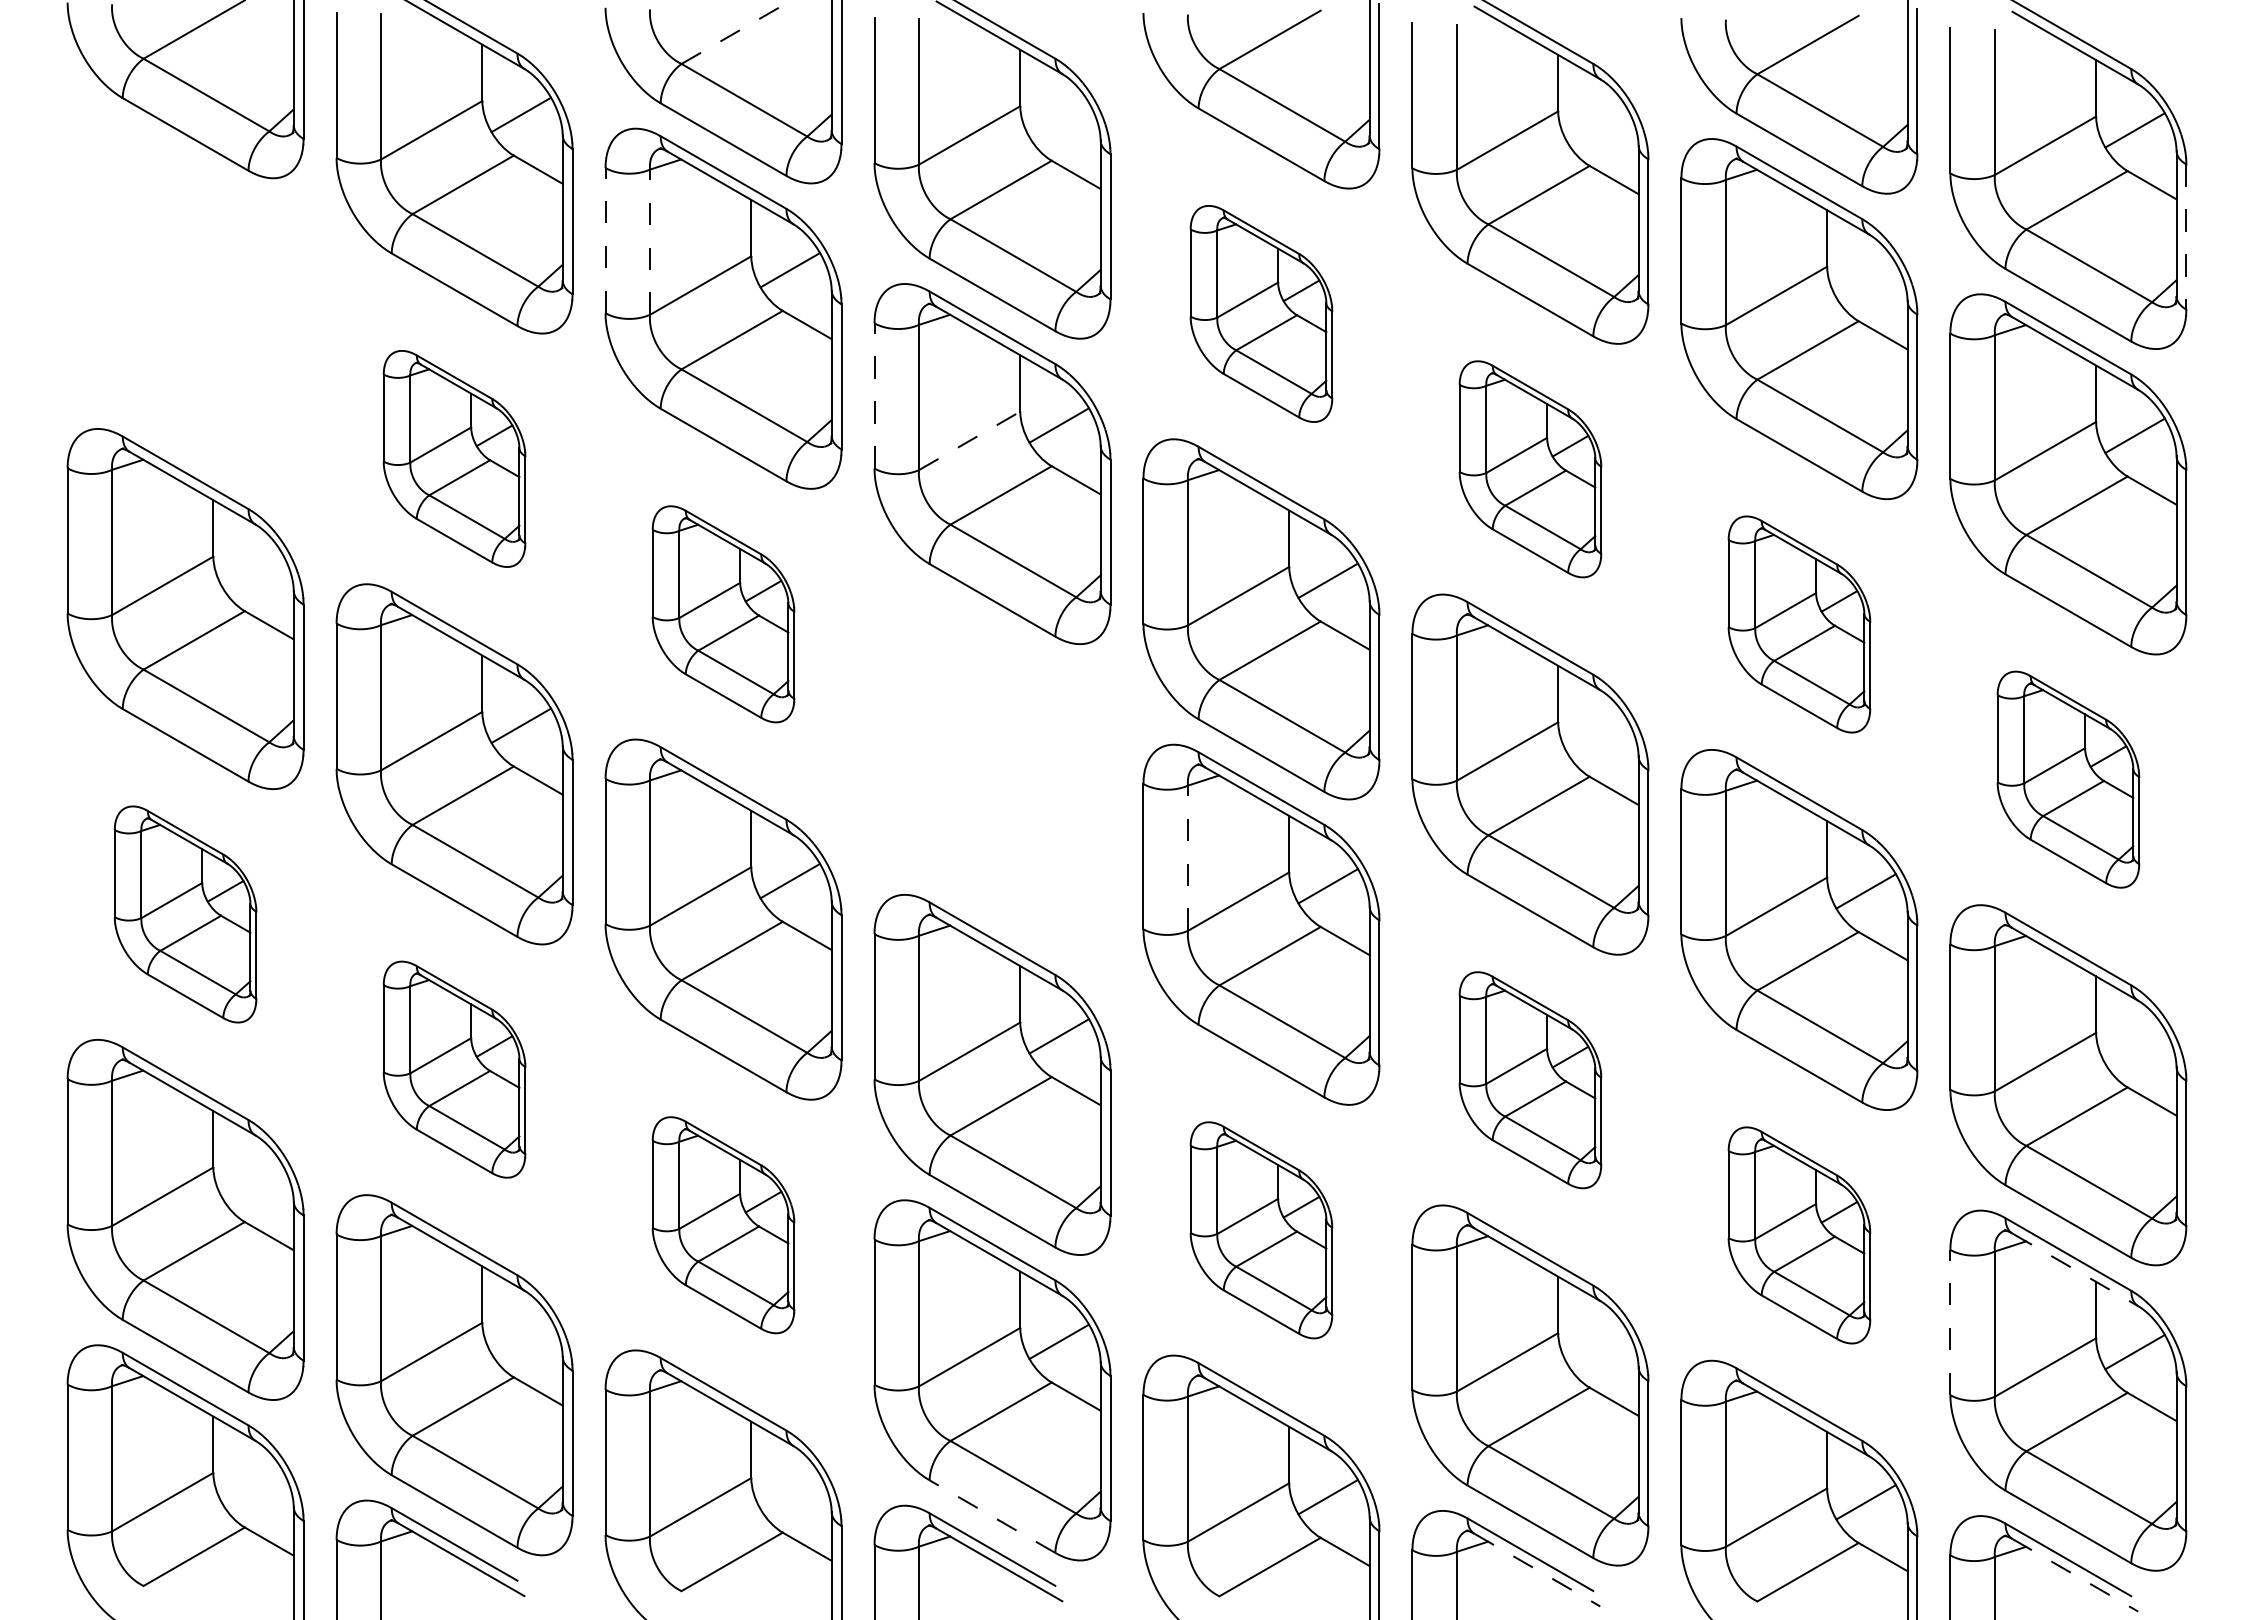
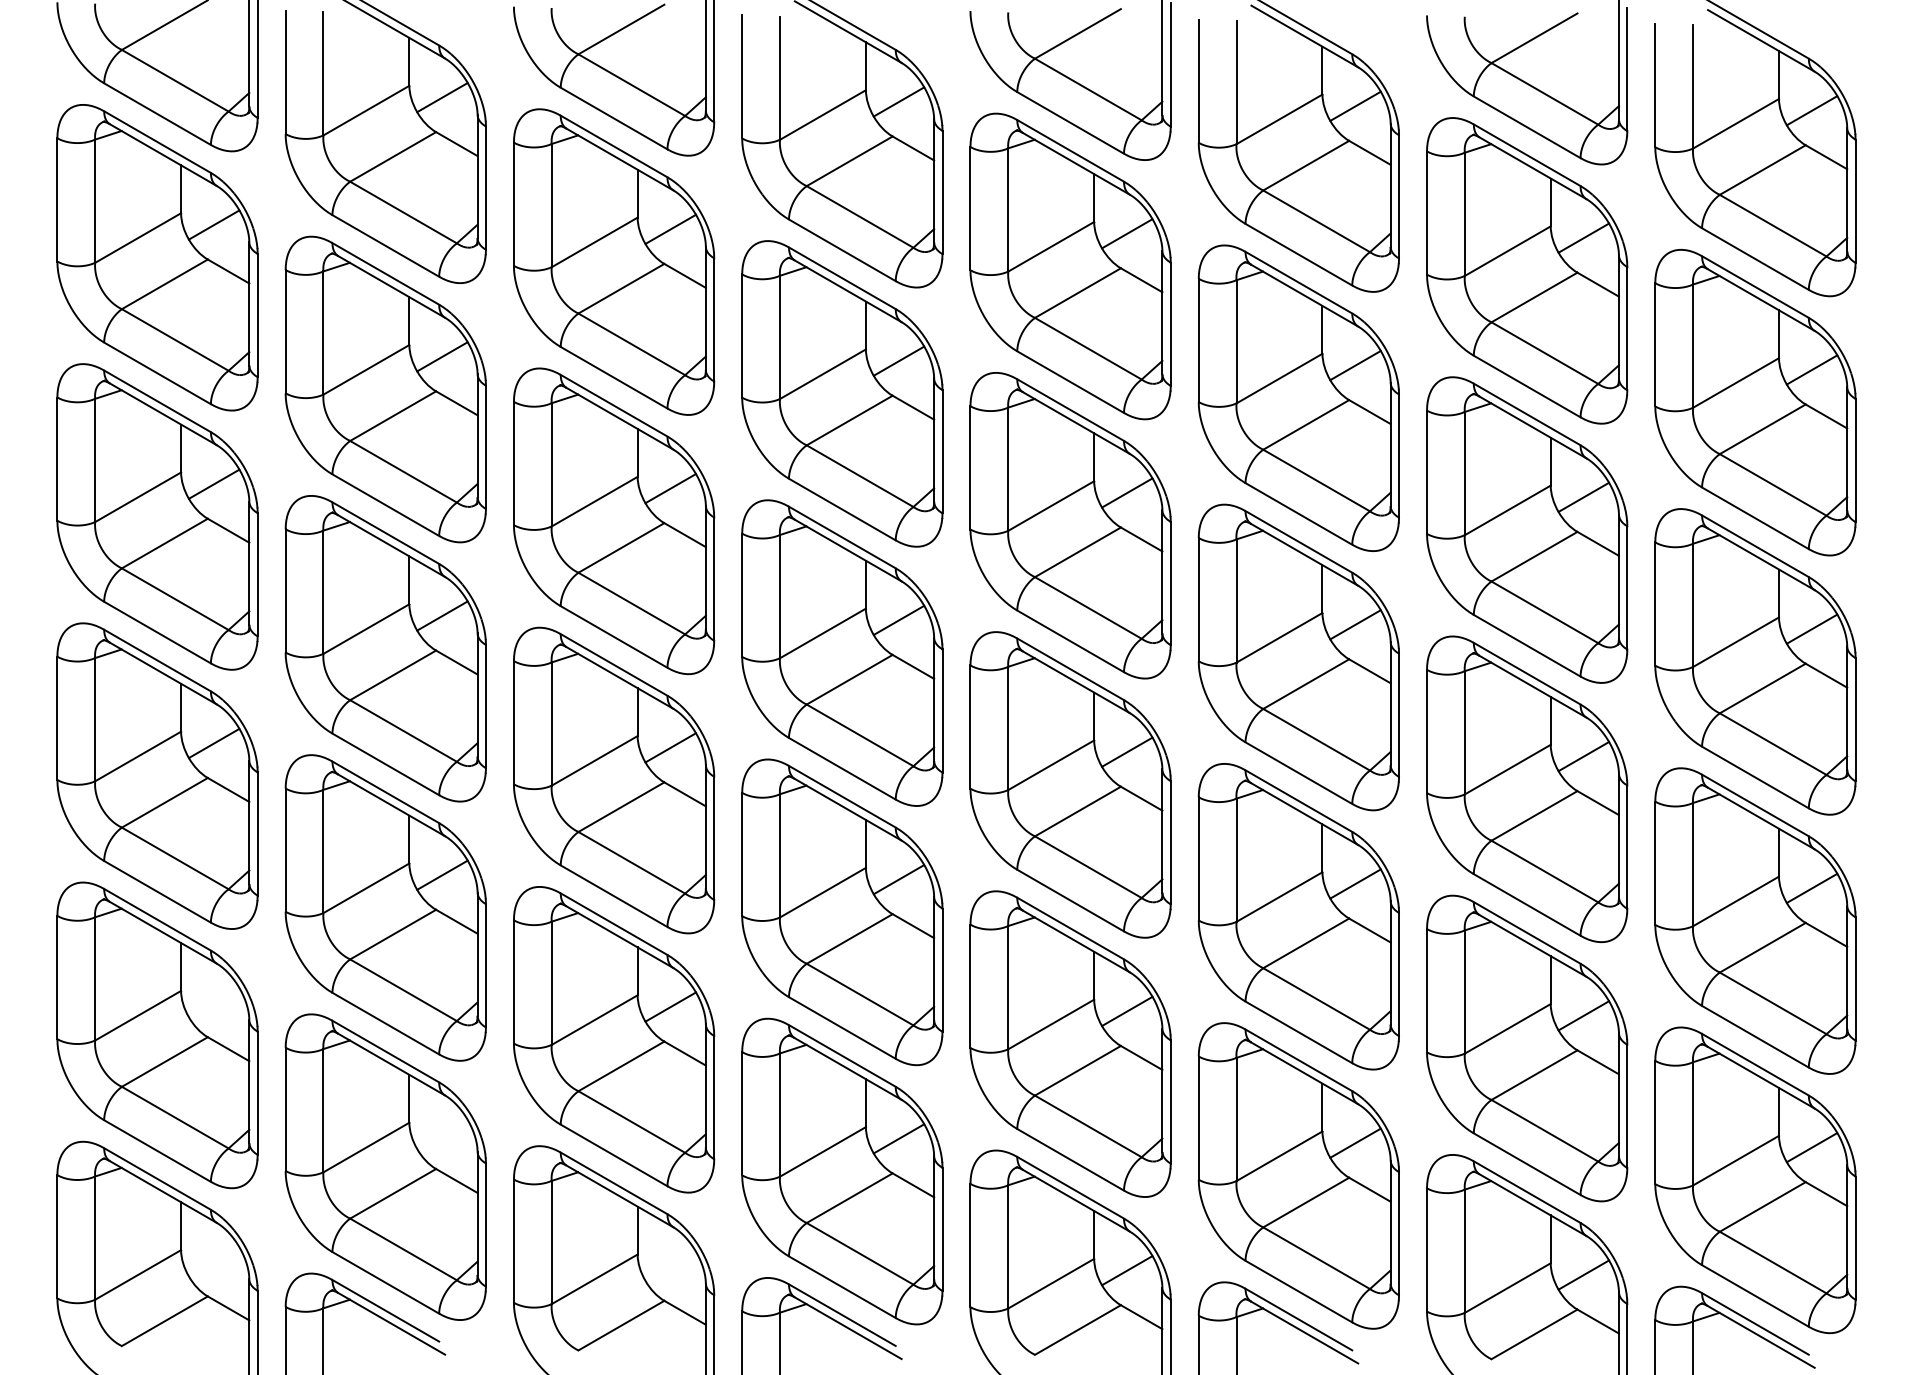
line: (732, 34) -> (621, 29), dashed -> solid
line: (1058, 119) -> (898, 101), added
line: (1596, 125) -> (1354, 106), added
line: (2186, 237) -> (1855, 201), dashed -> solid
line: (605, 240) -> (513, 204), dashed -> solid
line: (650, 242) -> (552, 205), dashed -> solid
line: (1865, 280) -> (1583, 238), added
part: (185, 303) -> (157, 257), added
part: (1261, 313) -> (1070, 266), size x1.67
line: (874, 395) -> (742, 335), dashed -> solid
line: (970, 440) -> (823, 373), dashed -> solid
part: (454, 458) -> (385, 389), size x1.67
part: (1530, 469) -> (1298, 398), size x1.67
line: (252, 570) -> (214, 484), added
part: (723, 614) -> (614, 521), size x1.67
part: (1799, 624) -> (1527, 530), size x1.67
line: (1596, 736) -> (1354, 625), added
part: (992, 769) -> (842, 653), added
part: (2068, 779) -> (1755, 661), size x1.67
line: (1188, 858) -> (1008, 728), dashed -> solid
part: (185, 914) -> (157, 776), size x1.67
line: (2134, 1046) -> (1811, 888), added
part: (454, 1069) -> (385, 907), size x1.67
part: (1530, 1080) -> (1298, 917), size x1.67
part: (723, 1225) -> (614, 1040), size x1.67
part: (1261, 1230) -> (1070, 1044), size x1.67
part: (1799, 1235) -> (1527, 1048), size x1.67
line: (2075, 1269) -> (1761, 1077), dashed -> solid
line: (1950, 1322) -> (1655, 1122), dashed -> solid
line: (1596, 1346) -> (1354, 1142), added
line: (992, 1516) -> (842, 1287), dashed -> solid
line: (1537, 1570) -> (1304, 1332), dashed -> solid
line: (2075, 1575) -> (1761, 1337), dashed -> solid

